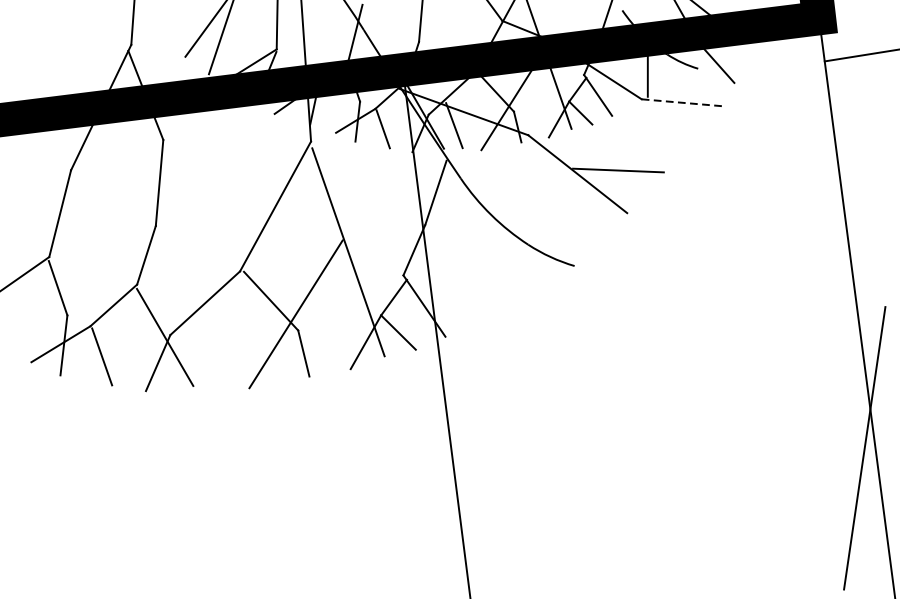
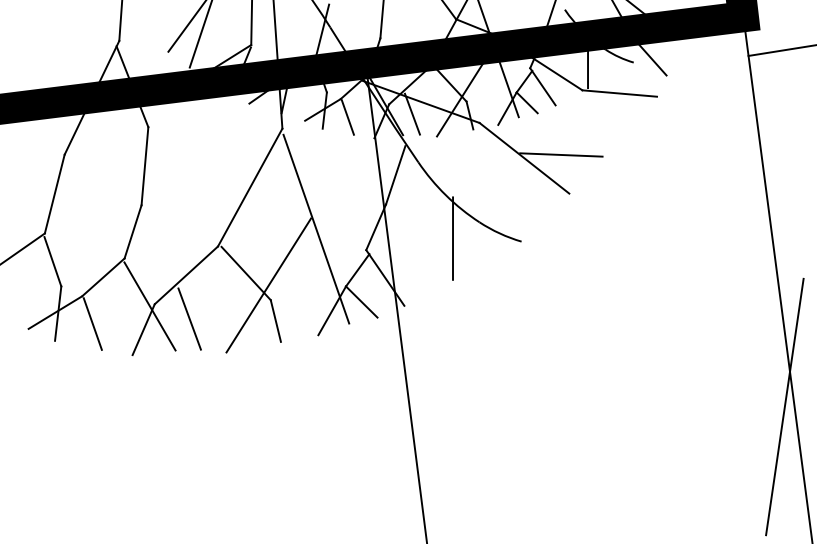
line: (683, 102) -> (620, 93), dashed -> solid
line: (498, 262) -> (452, 238), added
line: (208, 350) -> (189, 318), added

